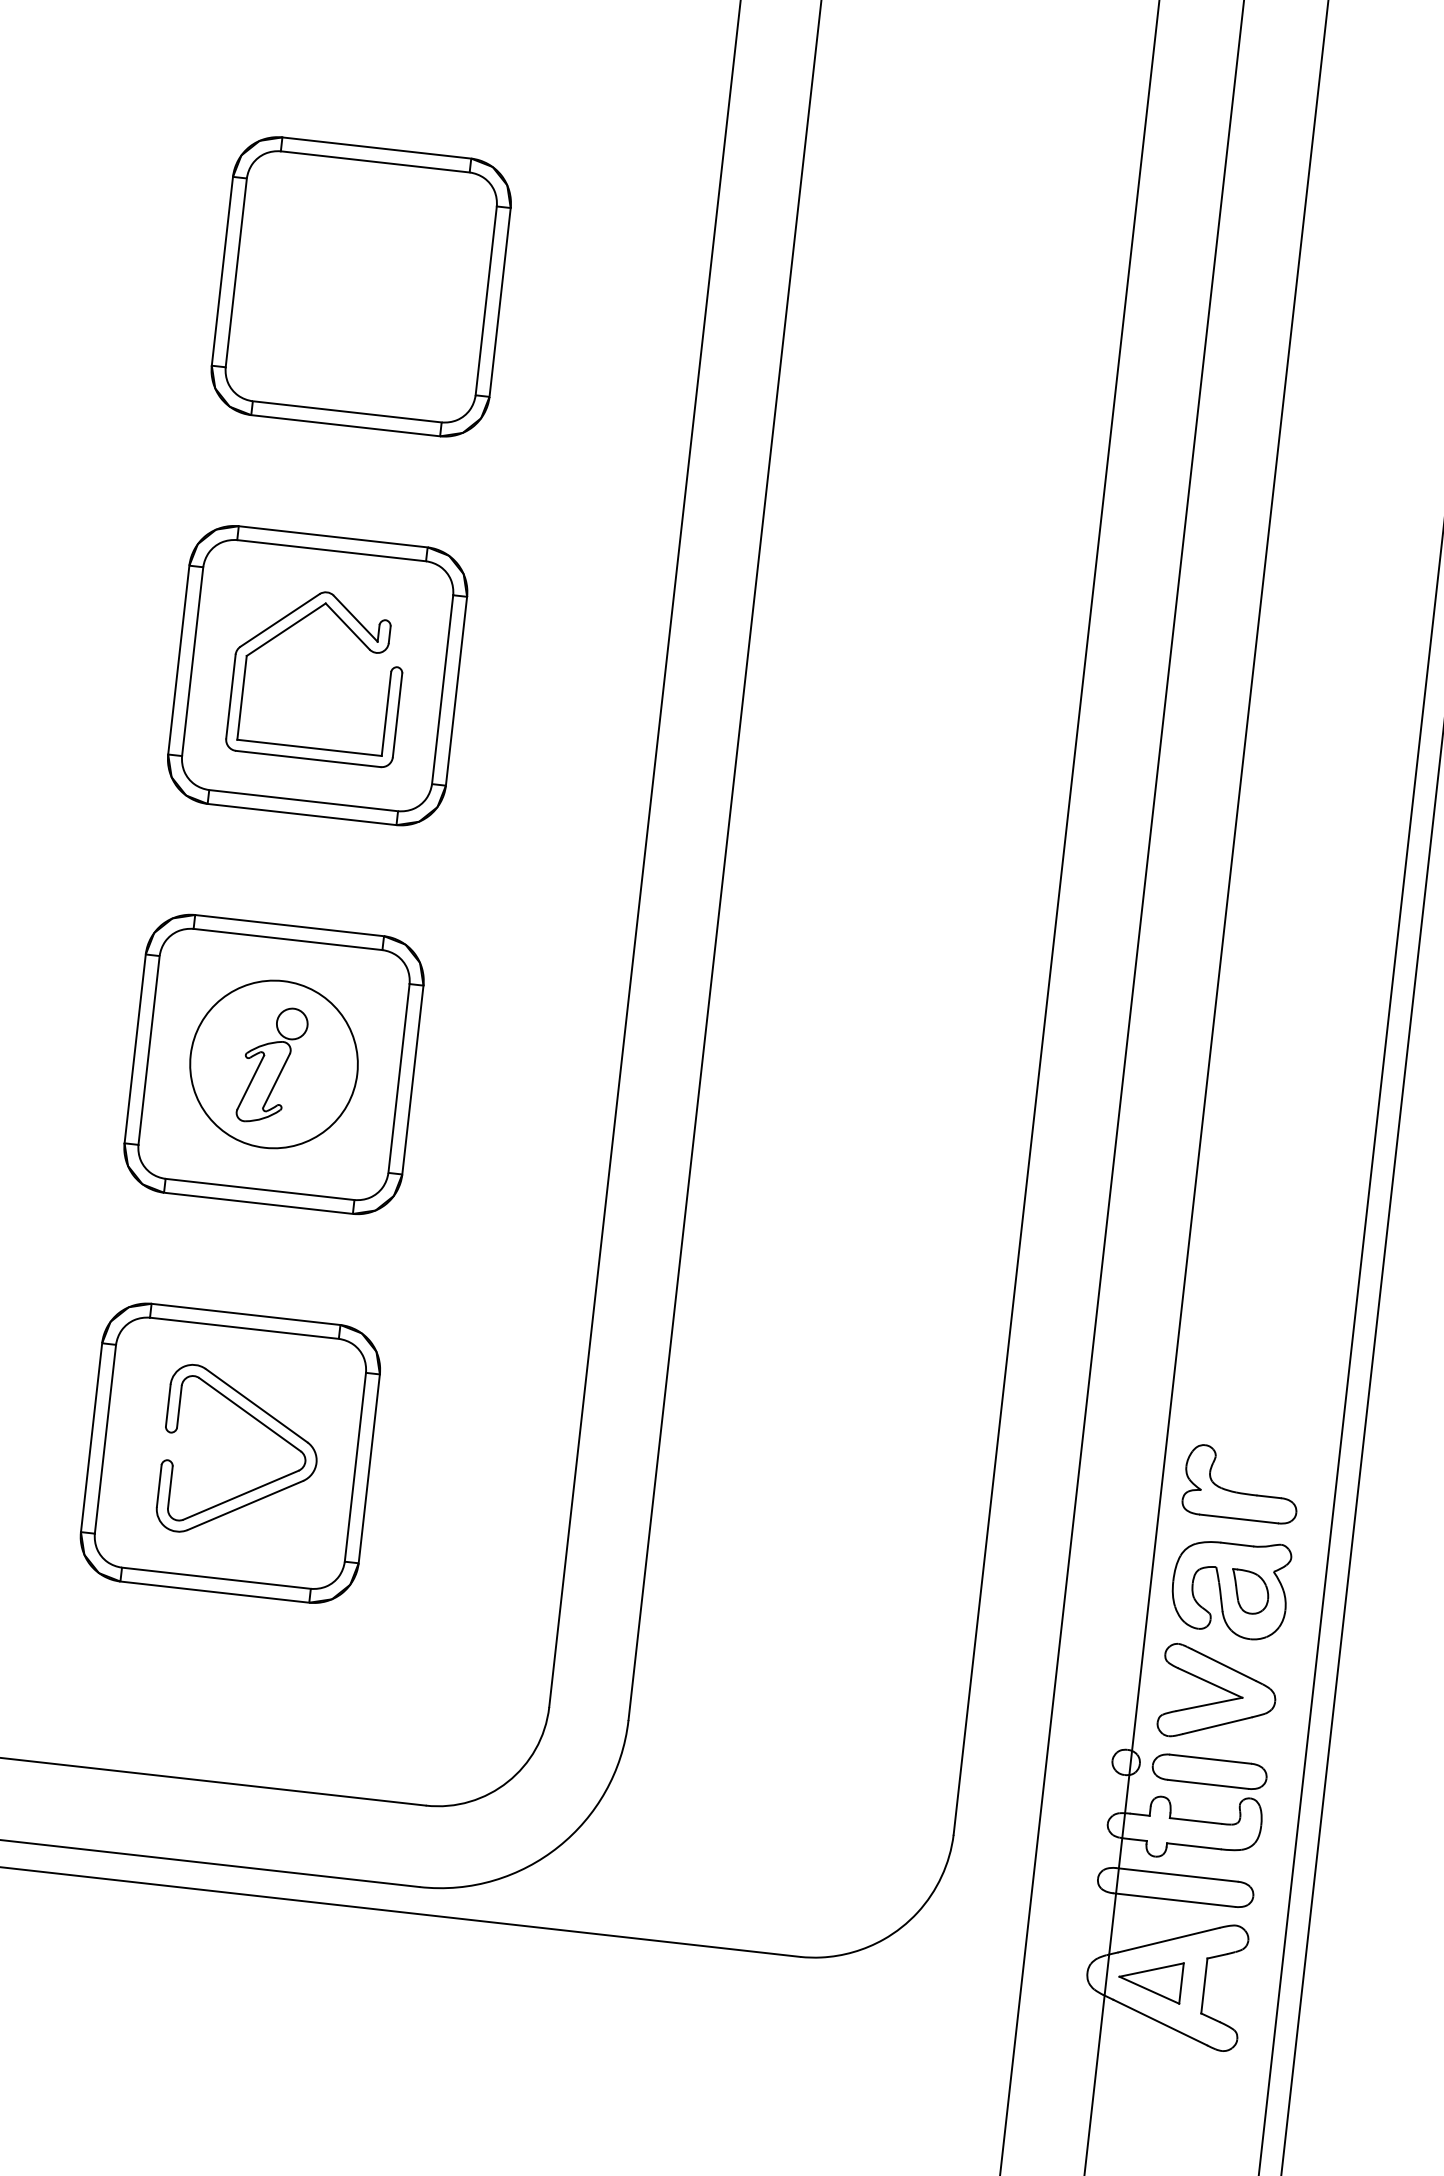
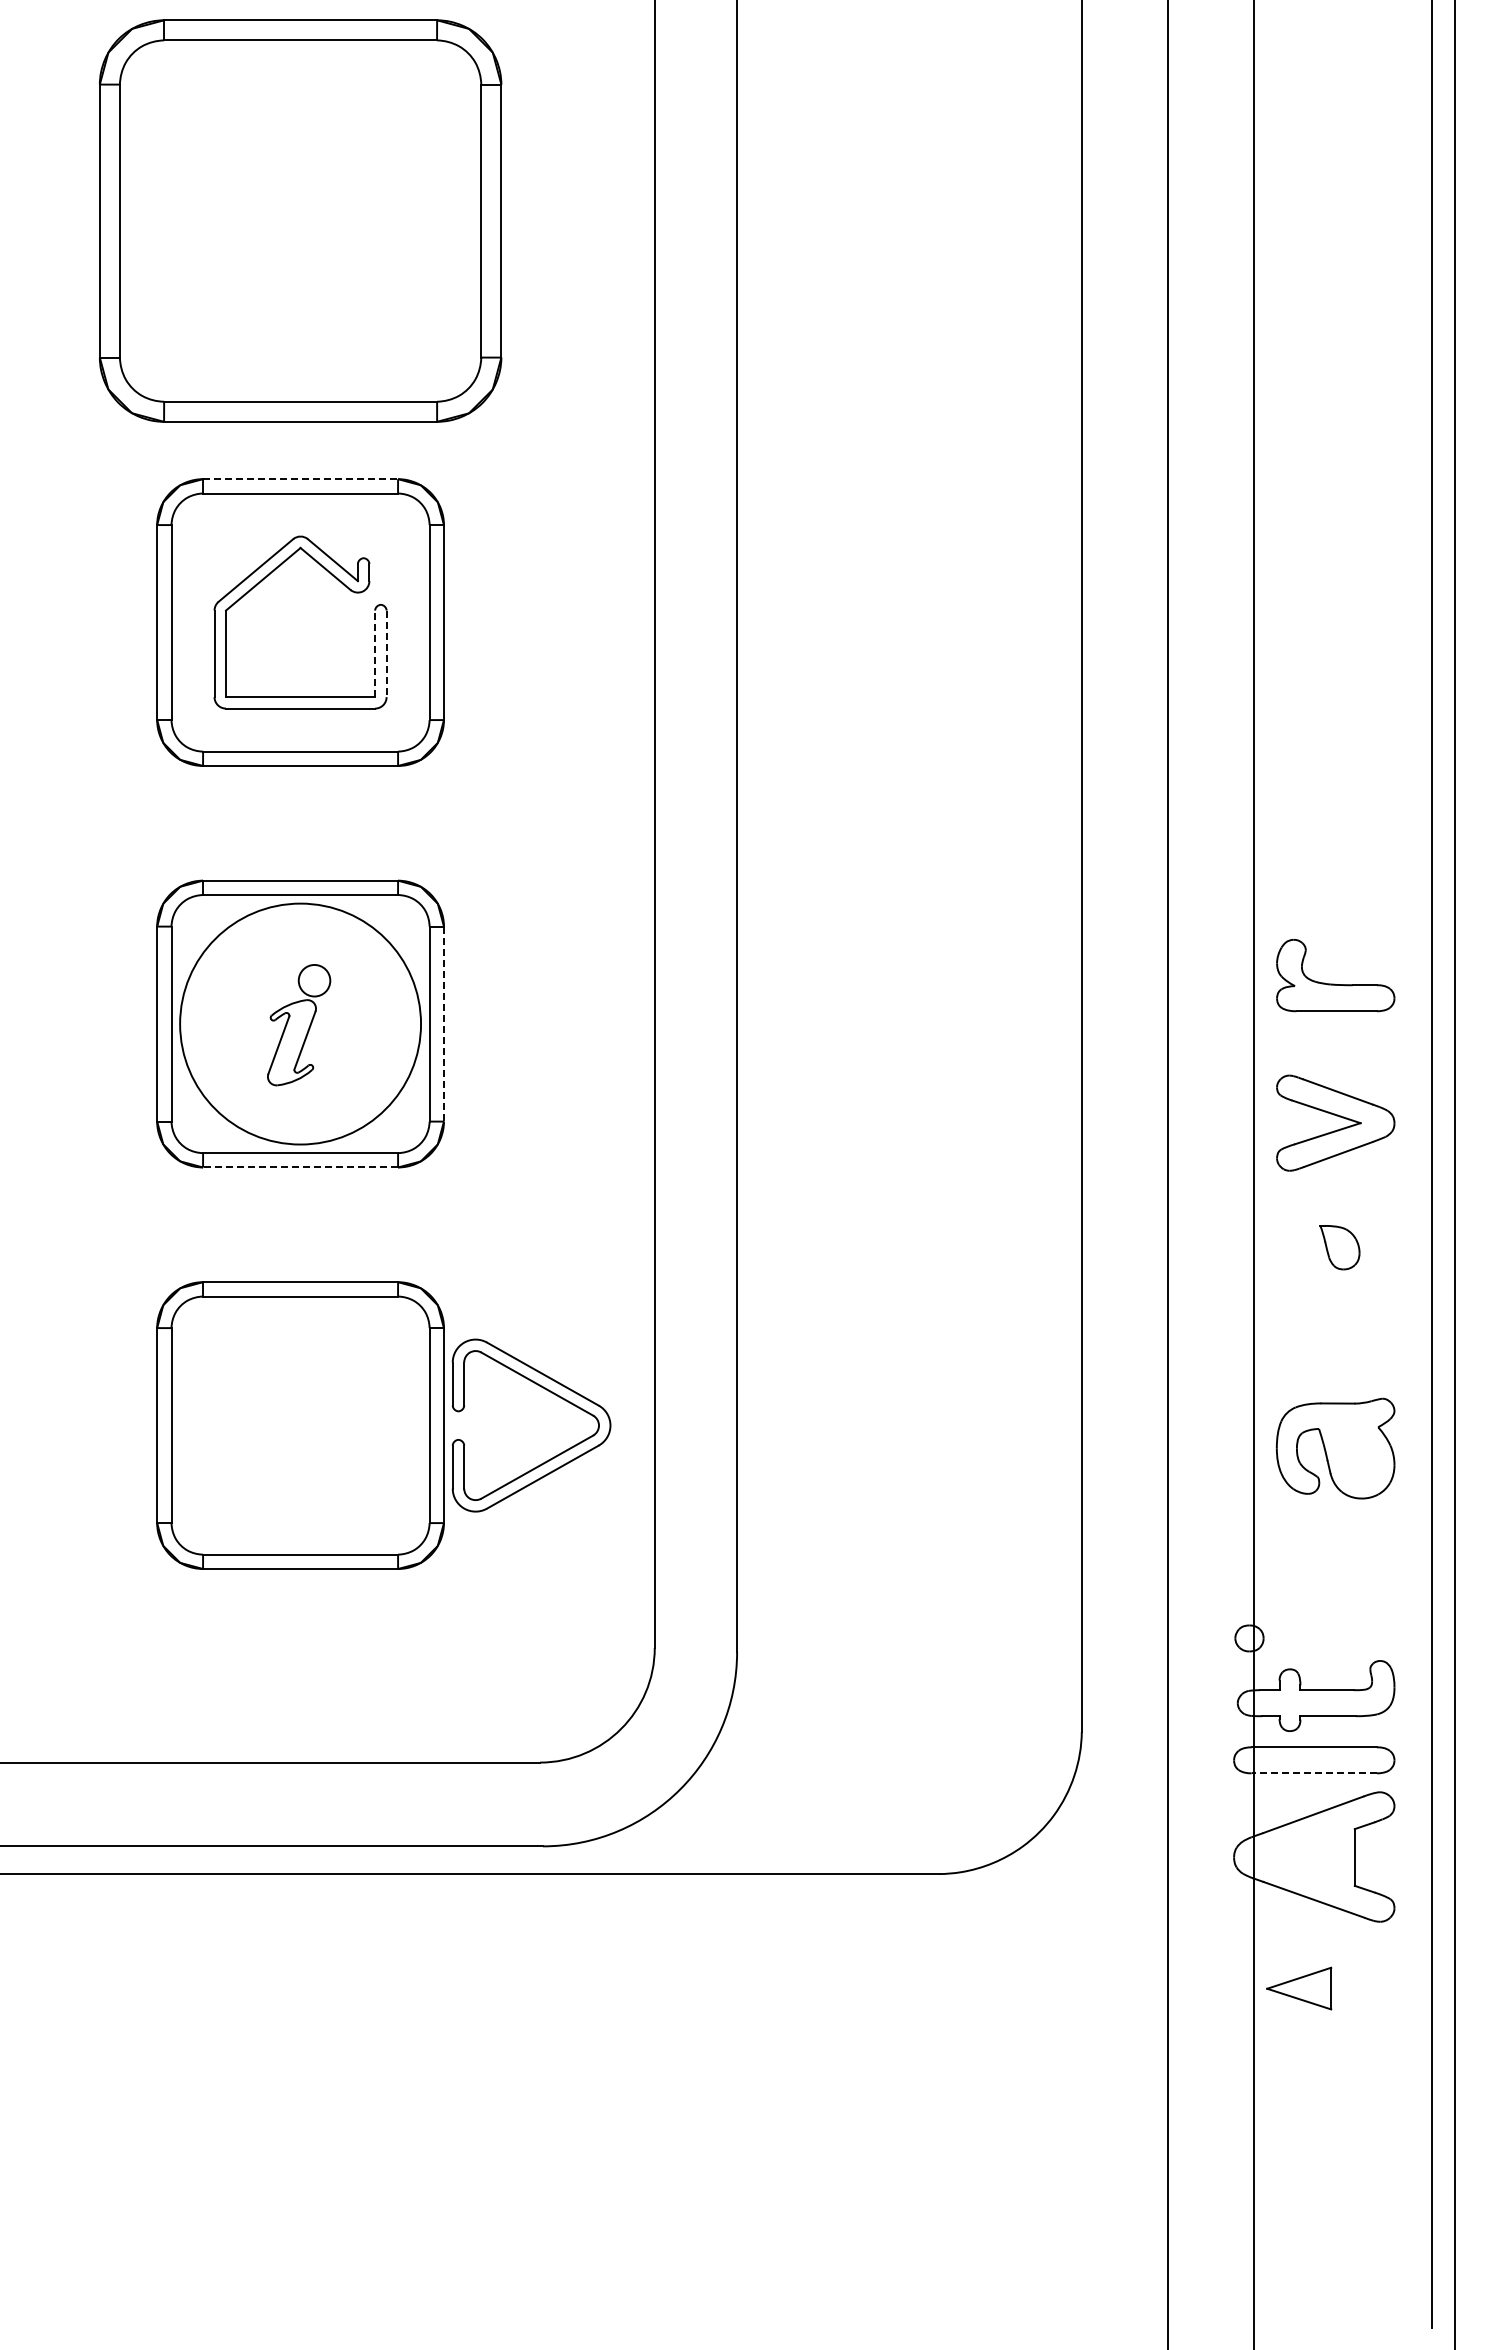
part: (361, 286) -> (300, 220), size x1.4
line: (333, 537) -> (300, 479), solid -> dashed
line: (386, 713) -> (375, 653), solid -> dashed
line: (397, 715) -> (386, 654), solid -> dashed
circle: (273, 1064) -> (300, 1024), size x1.4
line: (412, 1080) -> (443, 1024), solid -> dashed
line: (258, 1203) -> (300, 1167), solid -> dashed
part: (262, 1425) -> (551, 1393), moved
part: (1239, 1491) -> (1334, 983), moved
part: (1249, 1591) -> (1339, 1247), moved
part: (1219, 1688) -> (1336, 1116), moved
part: (1209, 1771) -> (1335, 1638), removed
line: (1174, 1900) -> (1314, 1773), solid -> dashed
part: (1150, 1979) -> (1299, 1988), moved

